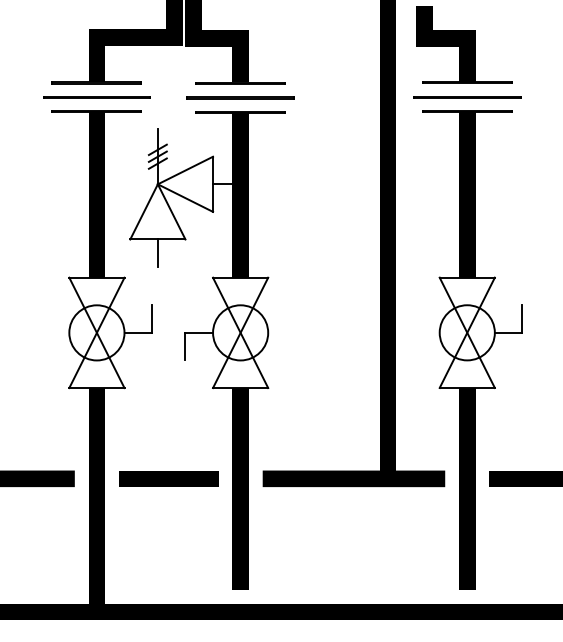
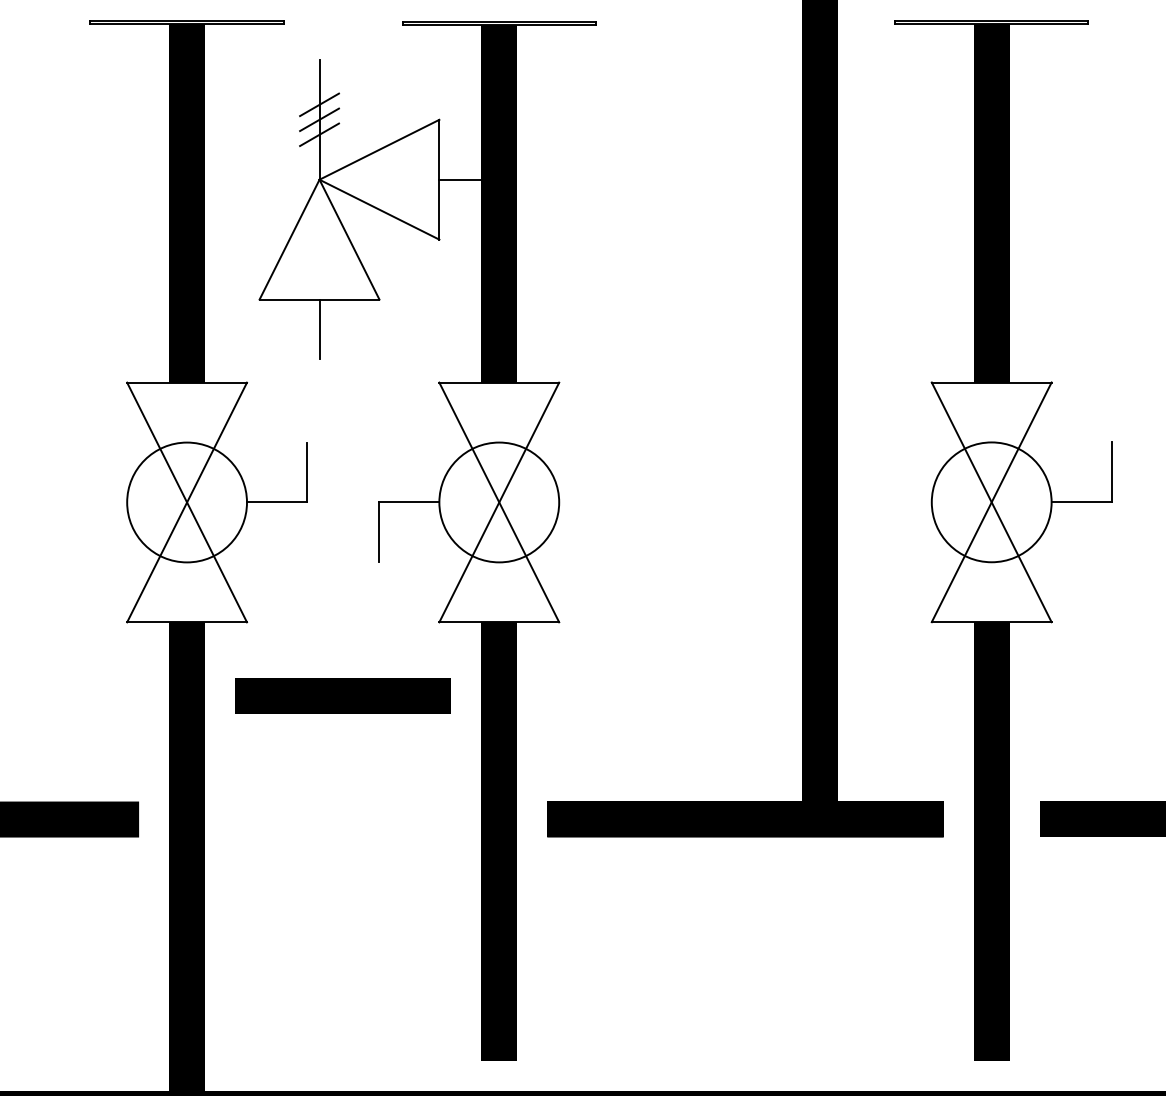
line: (168, 478) -> (342, 694), moved

